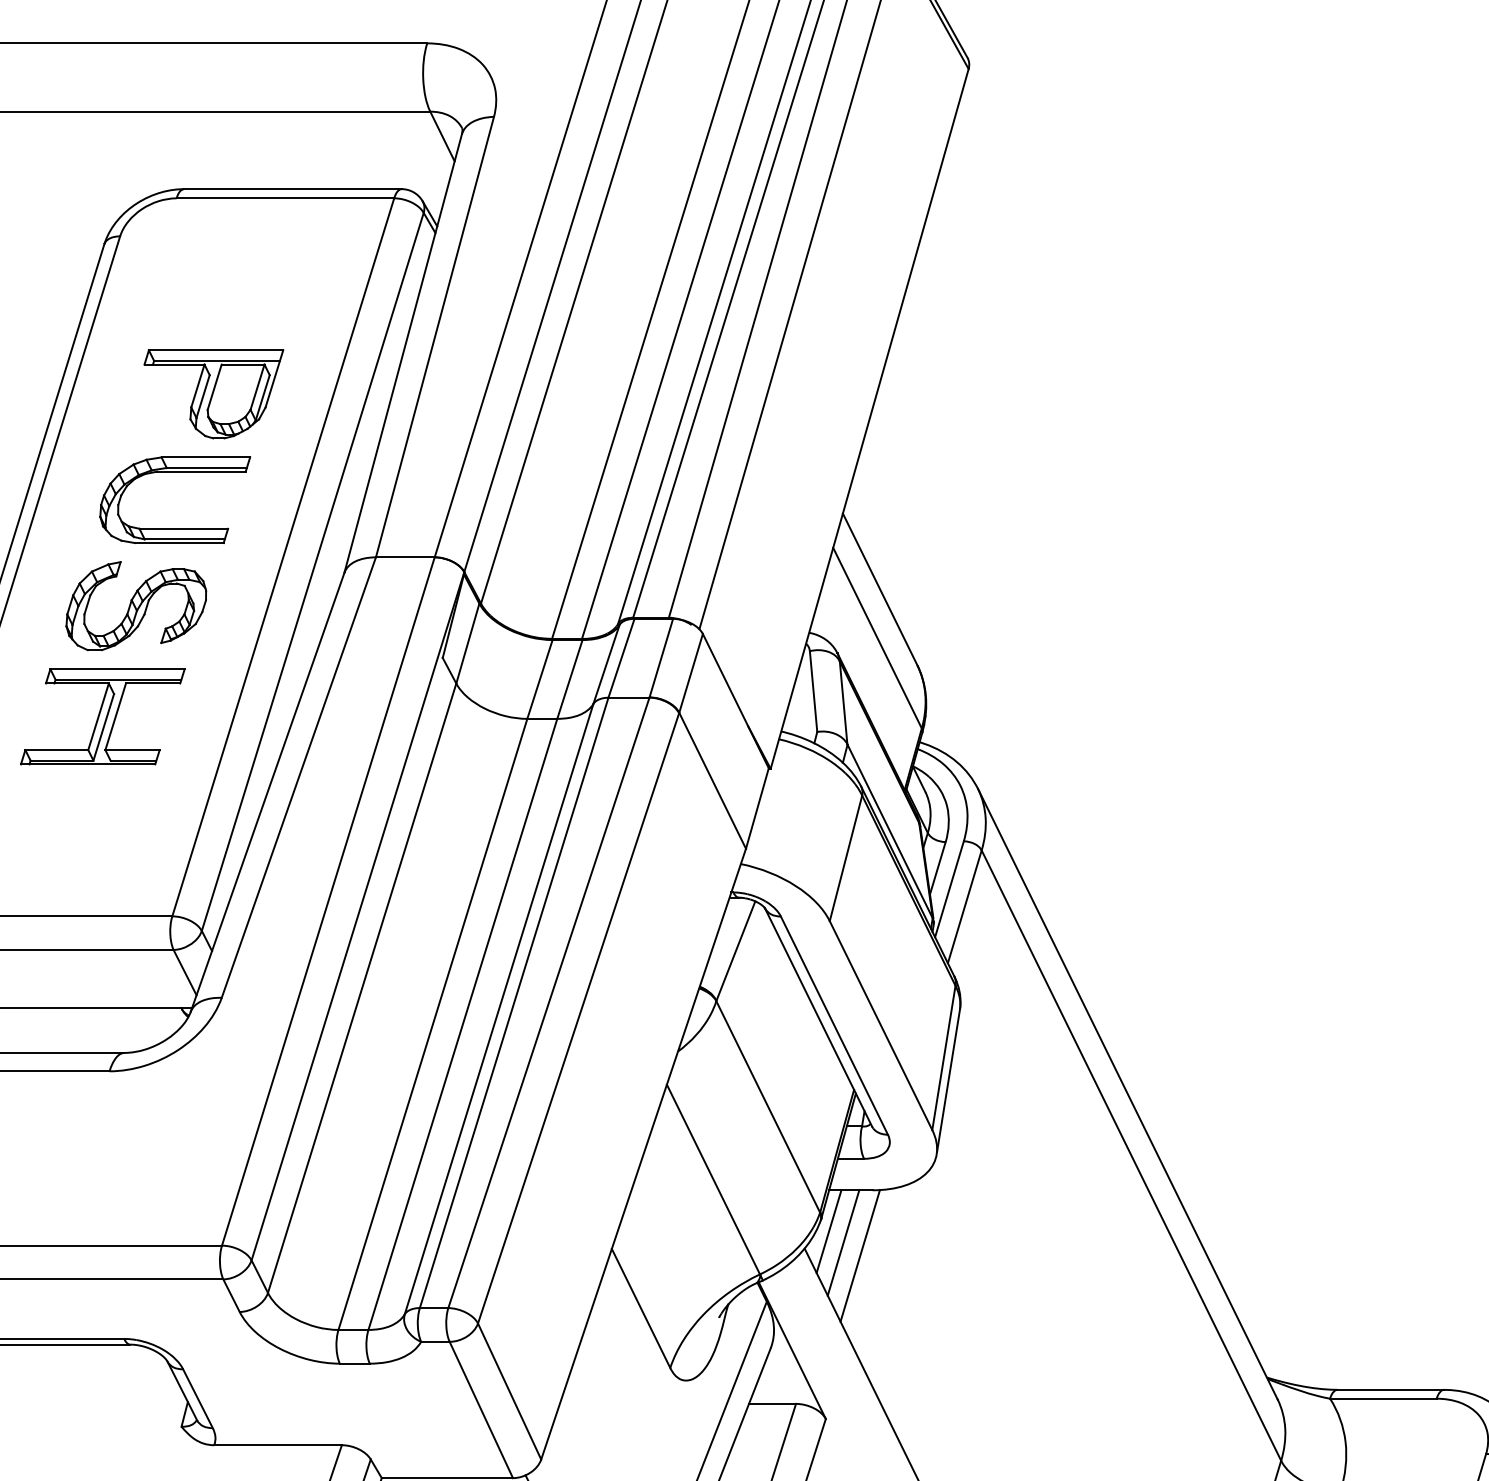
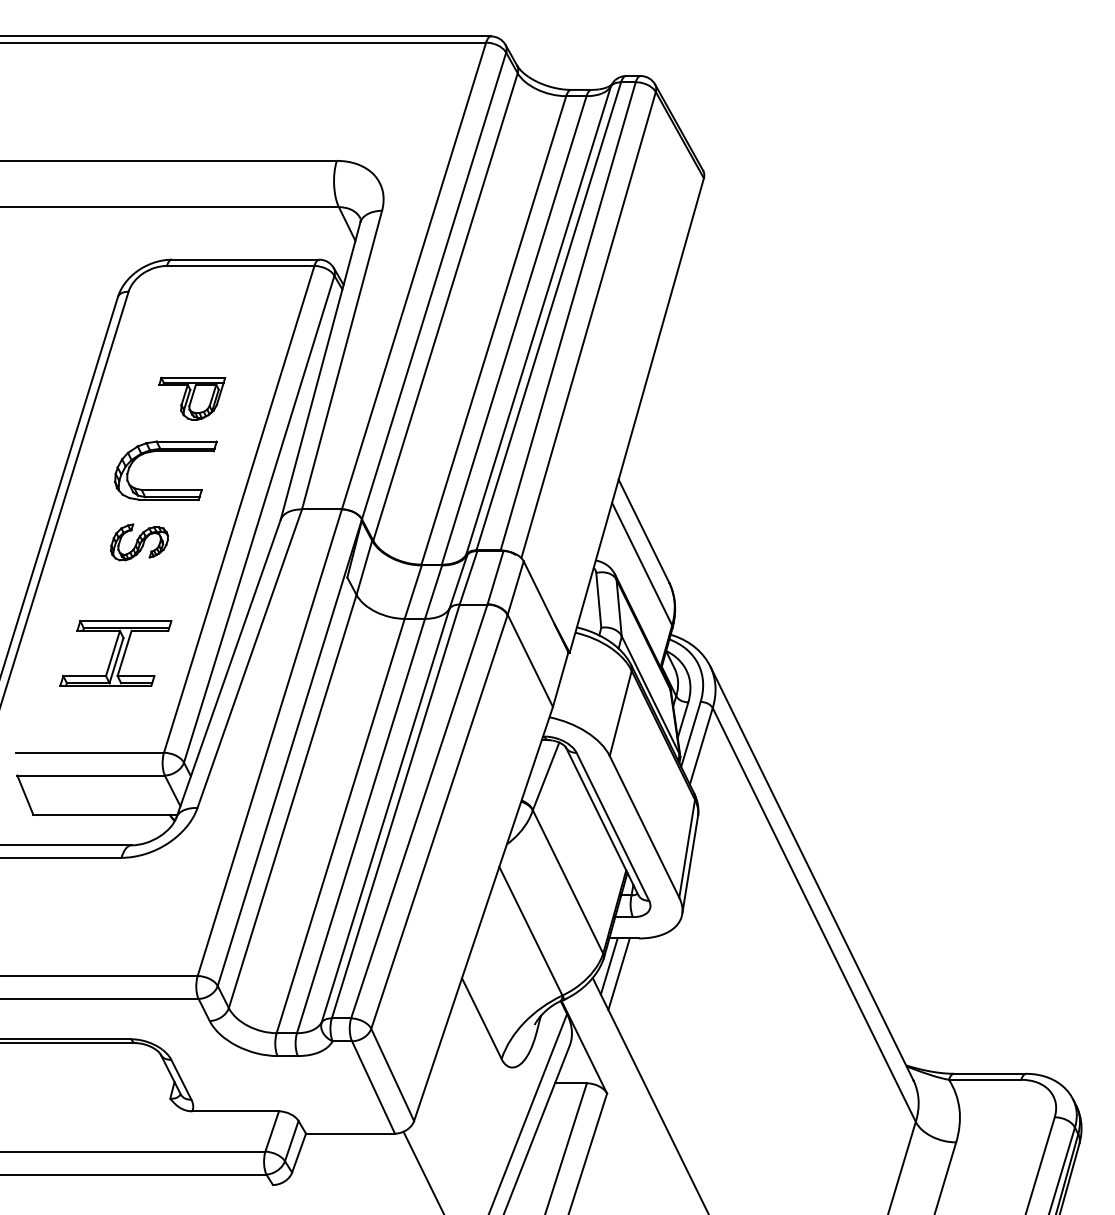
part: (214, 393) -> (192, 398), size x0.7
part: (136, 606) -> (139, 542), size x0.6
part: (102, 716) -> (115, 653), moved
line: (860, 1255) -> (630, 982), removed

